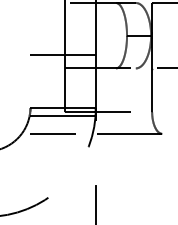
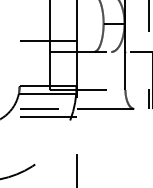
line: (62, 142) -> (47, 116), added

